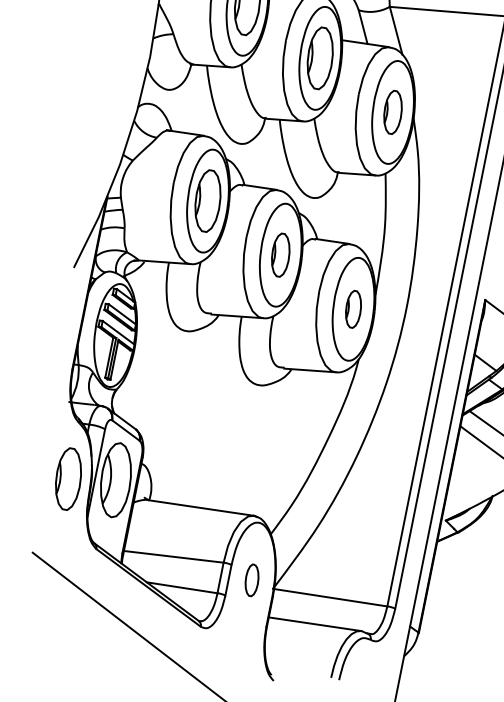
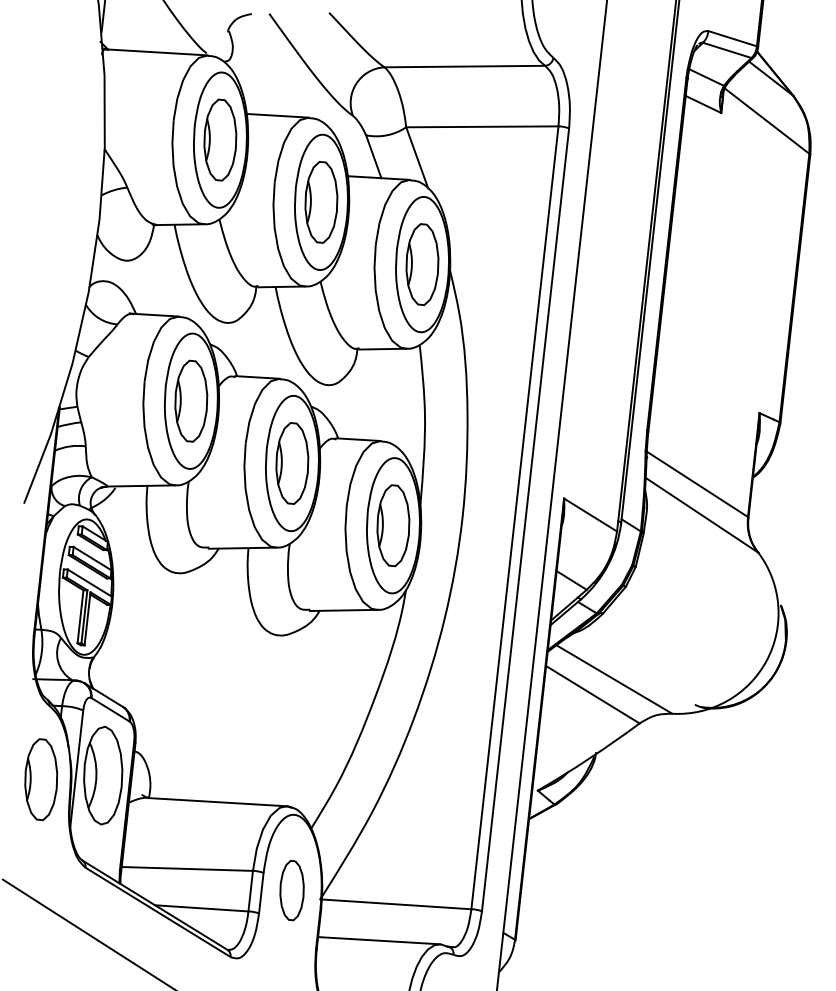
part: (393, 112) -> (422, 264), size x1.43
part: (280, 255) -> (292, 463), size x1.43
part: (353, 309) -> (393, 525), size x1.67
part: (251, 580) -> (291, 890), size x1.43

